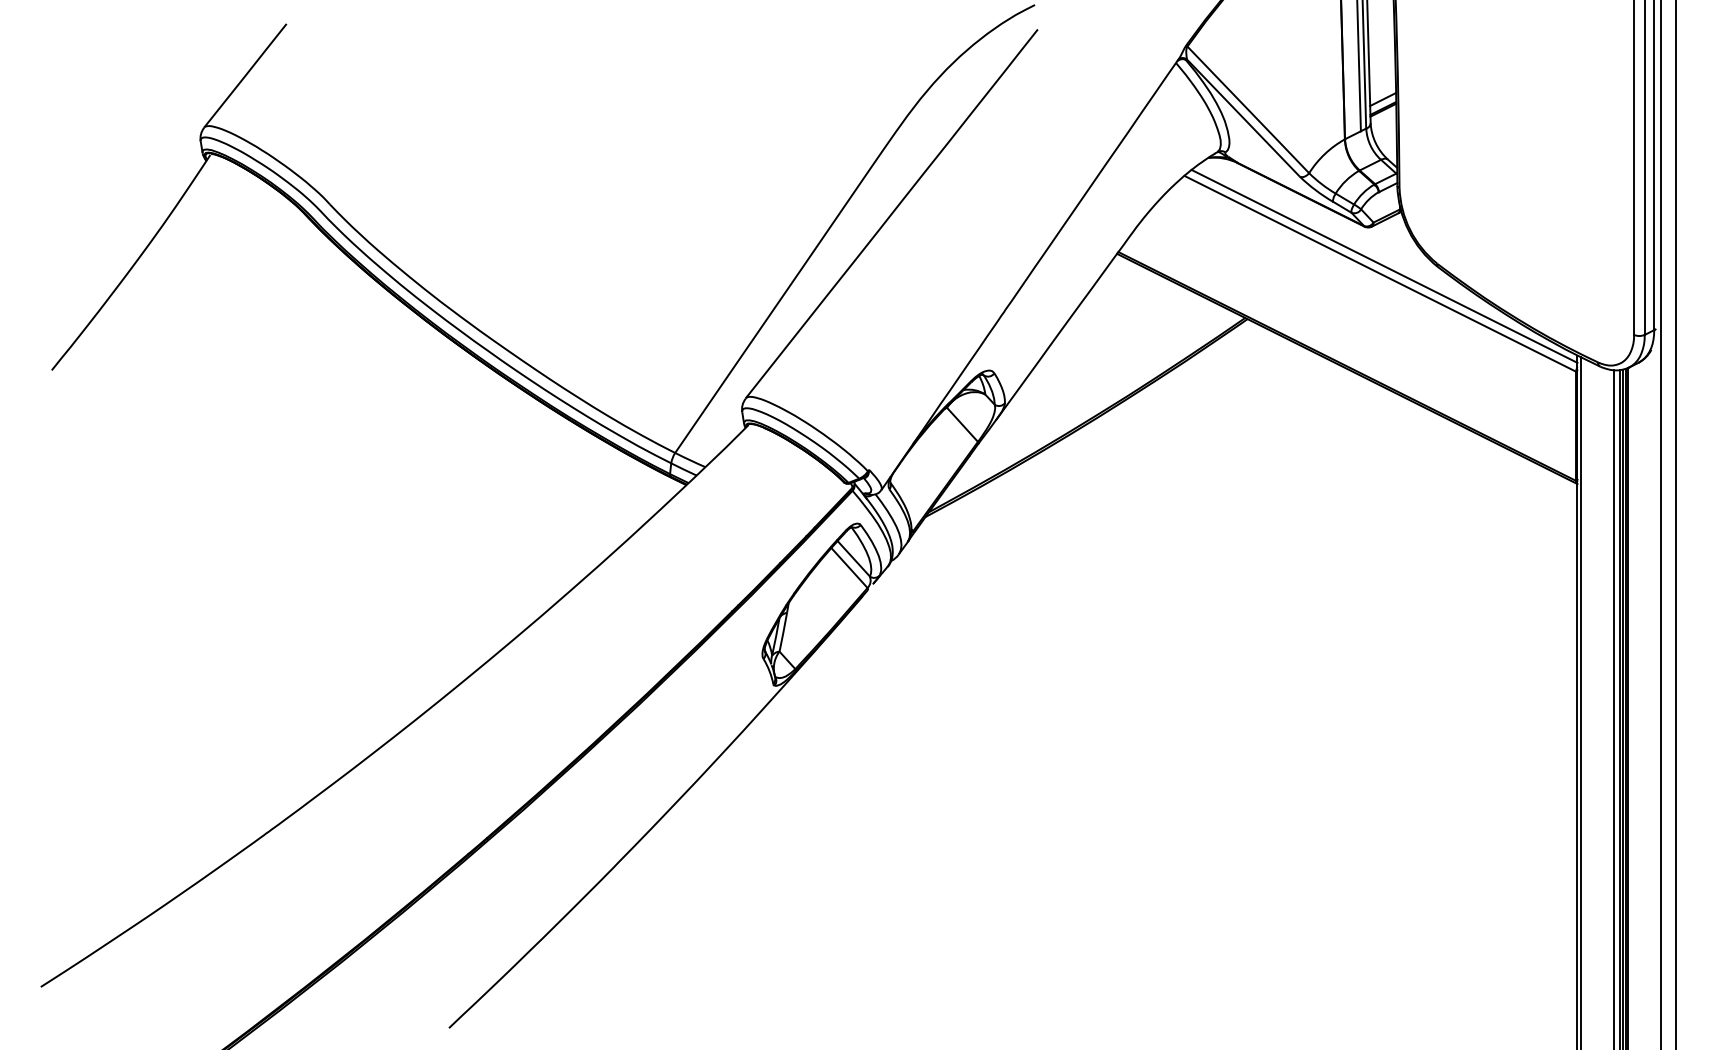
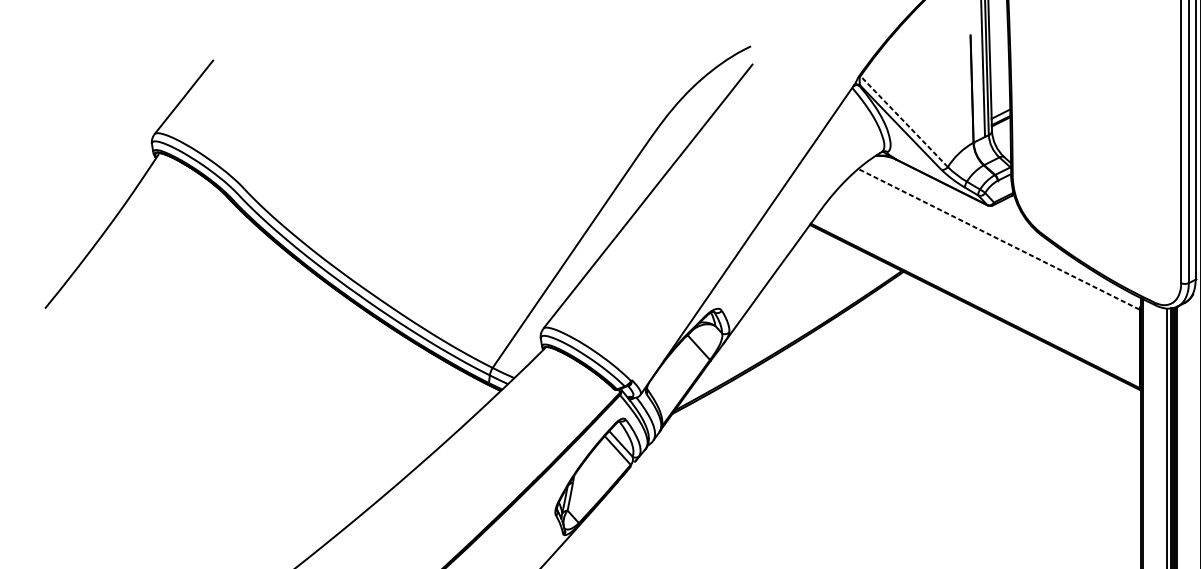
line: (1249, 110) -> (905, 122), solid -> dashed
line: (1384, 265) -> (1001, 233), removed
line: (1380, 273) -> (999, 239), solid -> dashed

